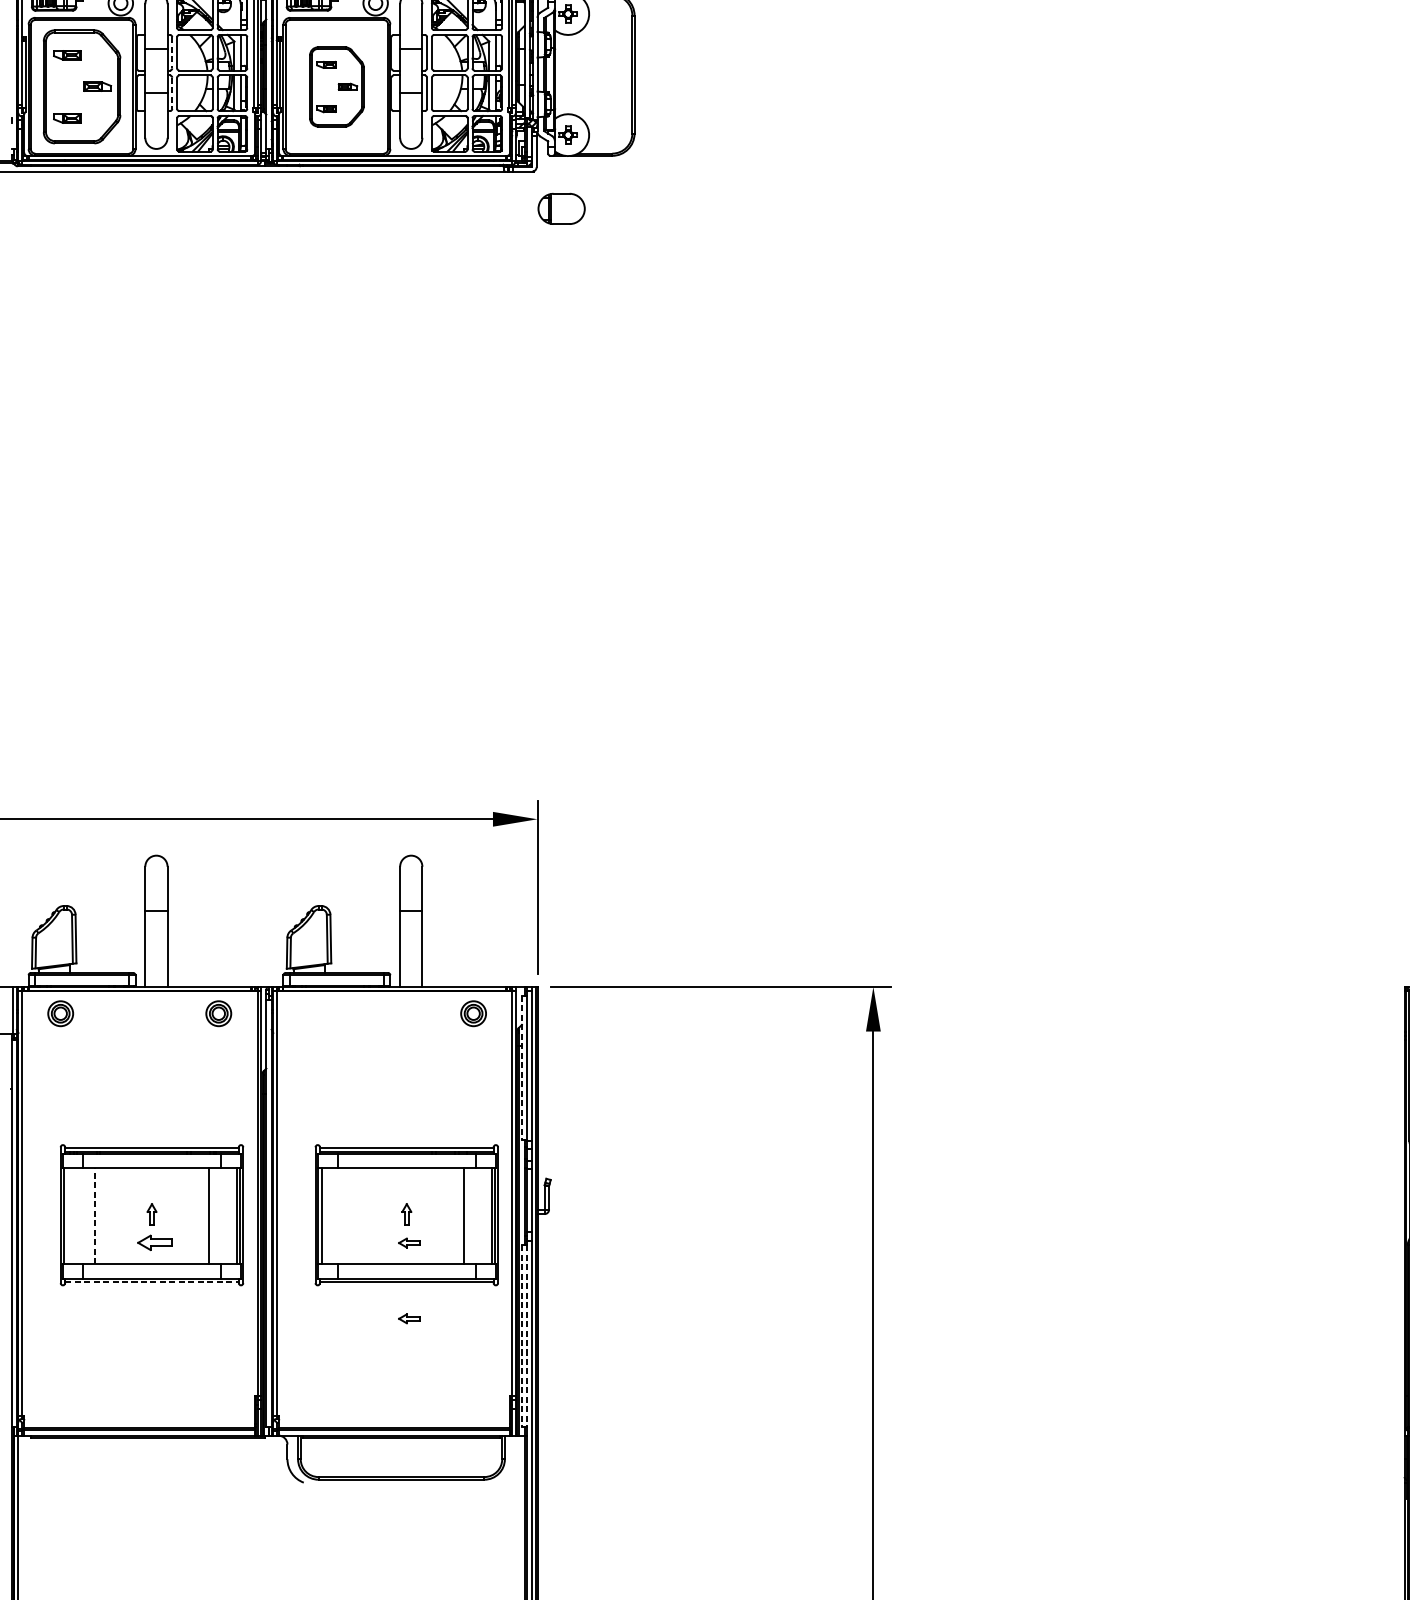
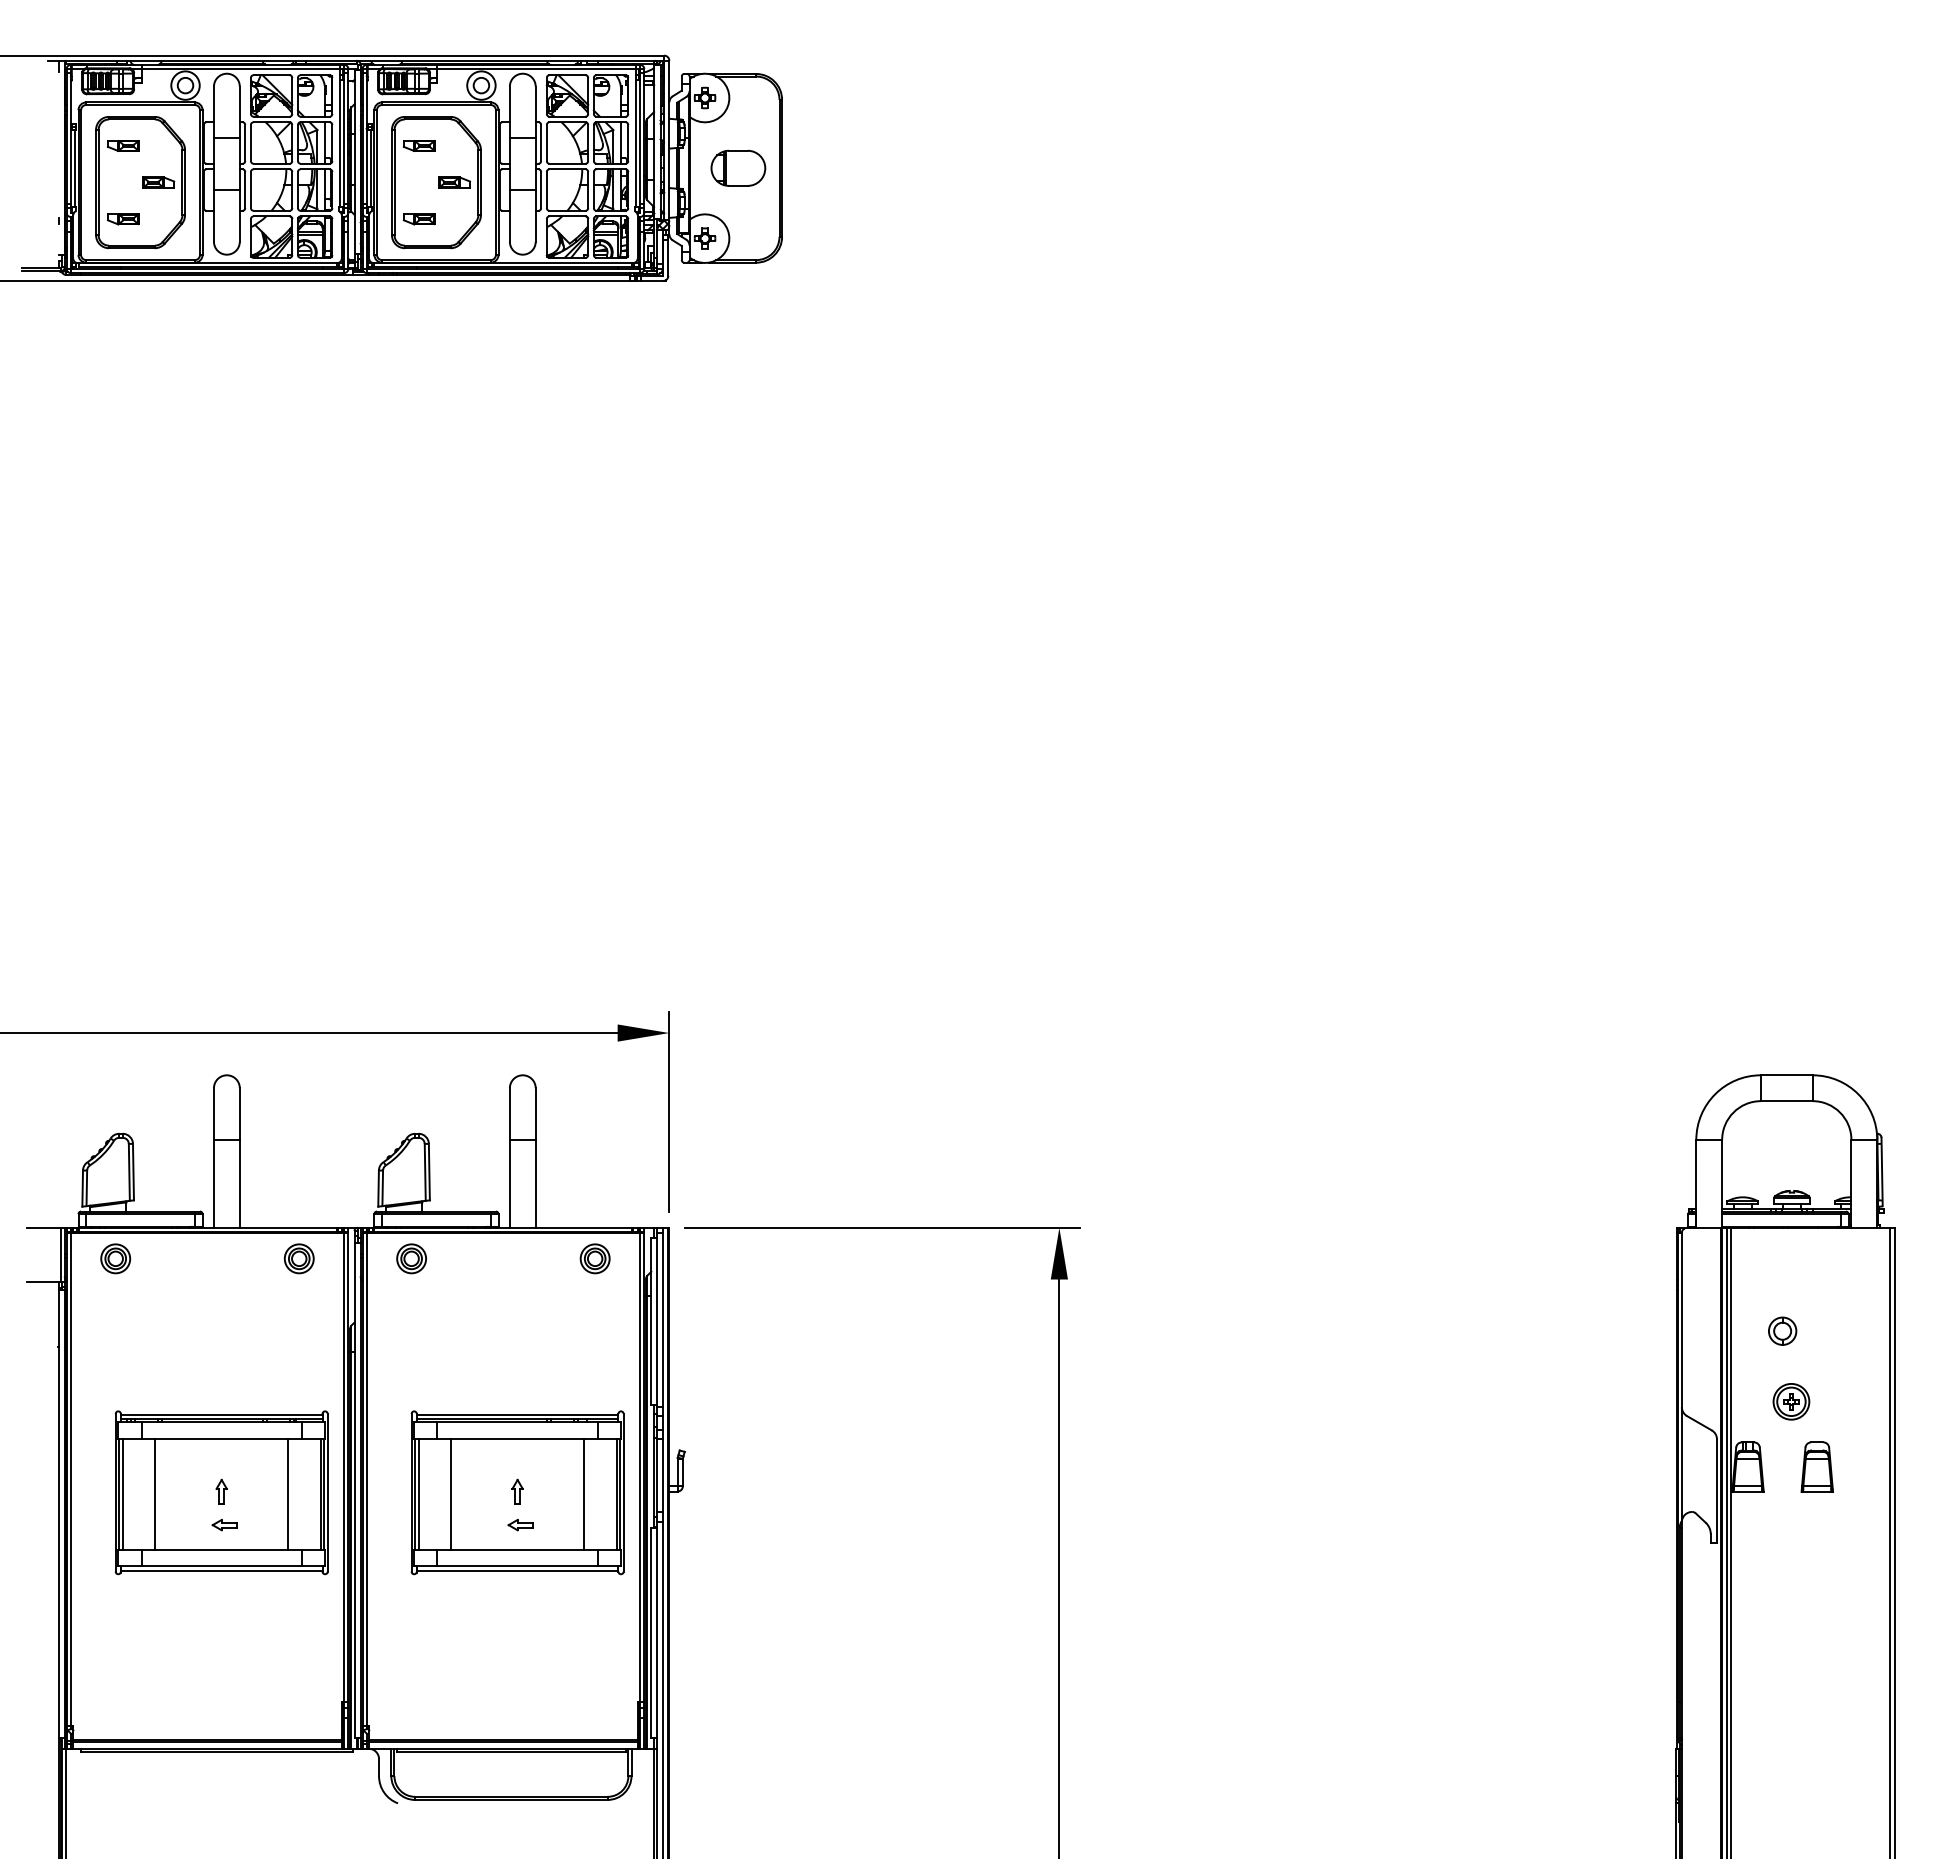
line: (172, 53) -> (245, 143), dashed -> solid
part: (336, 86) -> (436, 182), size x1.43
line: (172, 93) -> (245, 190), dashed -> solid
part: (561, 208) -> (738, 167), moved
part: (315, 1013) -> (411, 1258), added
line: (522, 1068) -> (651, 1322), dashed -> solid
line: (66, 1215) -> (122, 1493), added
line: (349, 1215) -> (451, 1493), added
line: (94, 1216) -> (155, 1494), dashed -> solid
part: (154, 1243) -> (224, 1525), size x0.62
line: (151, 1282) -> (221, 1570), dashed -> solid
part: (409, 1319) -> (520, 1613), removed
line: (522, 1336) -> (651, 1633), dashed -> solid
line: (527, 1336) -> (657, 1633), dashed -> solid

